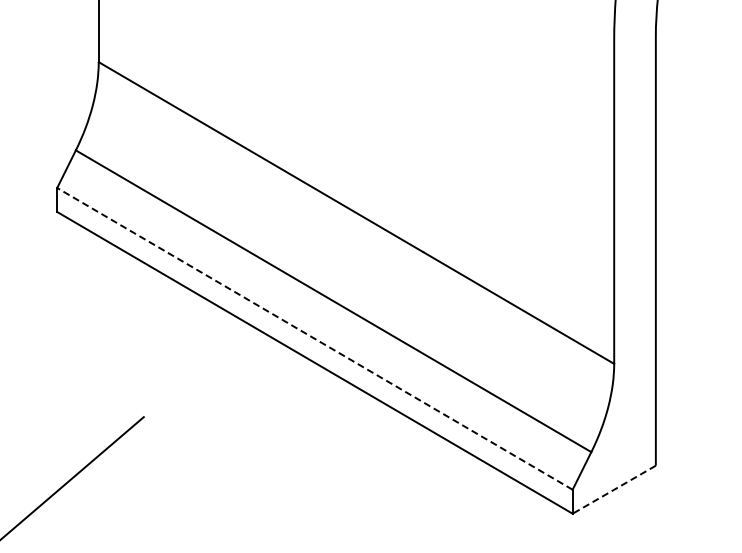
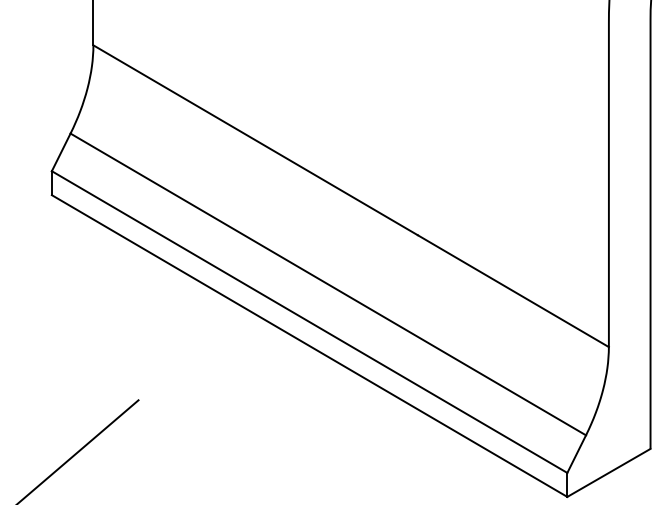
line: (314, 338) -> (309, 321), dashed -> solid
line: (613, 489) -> (608, 472), dashed -> solid

